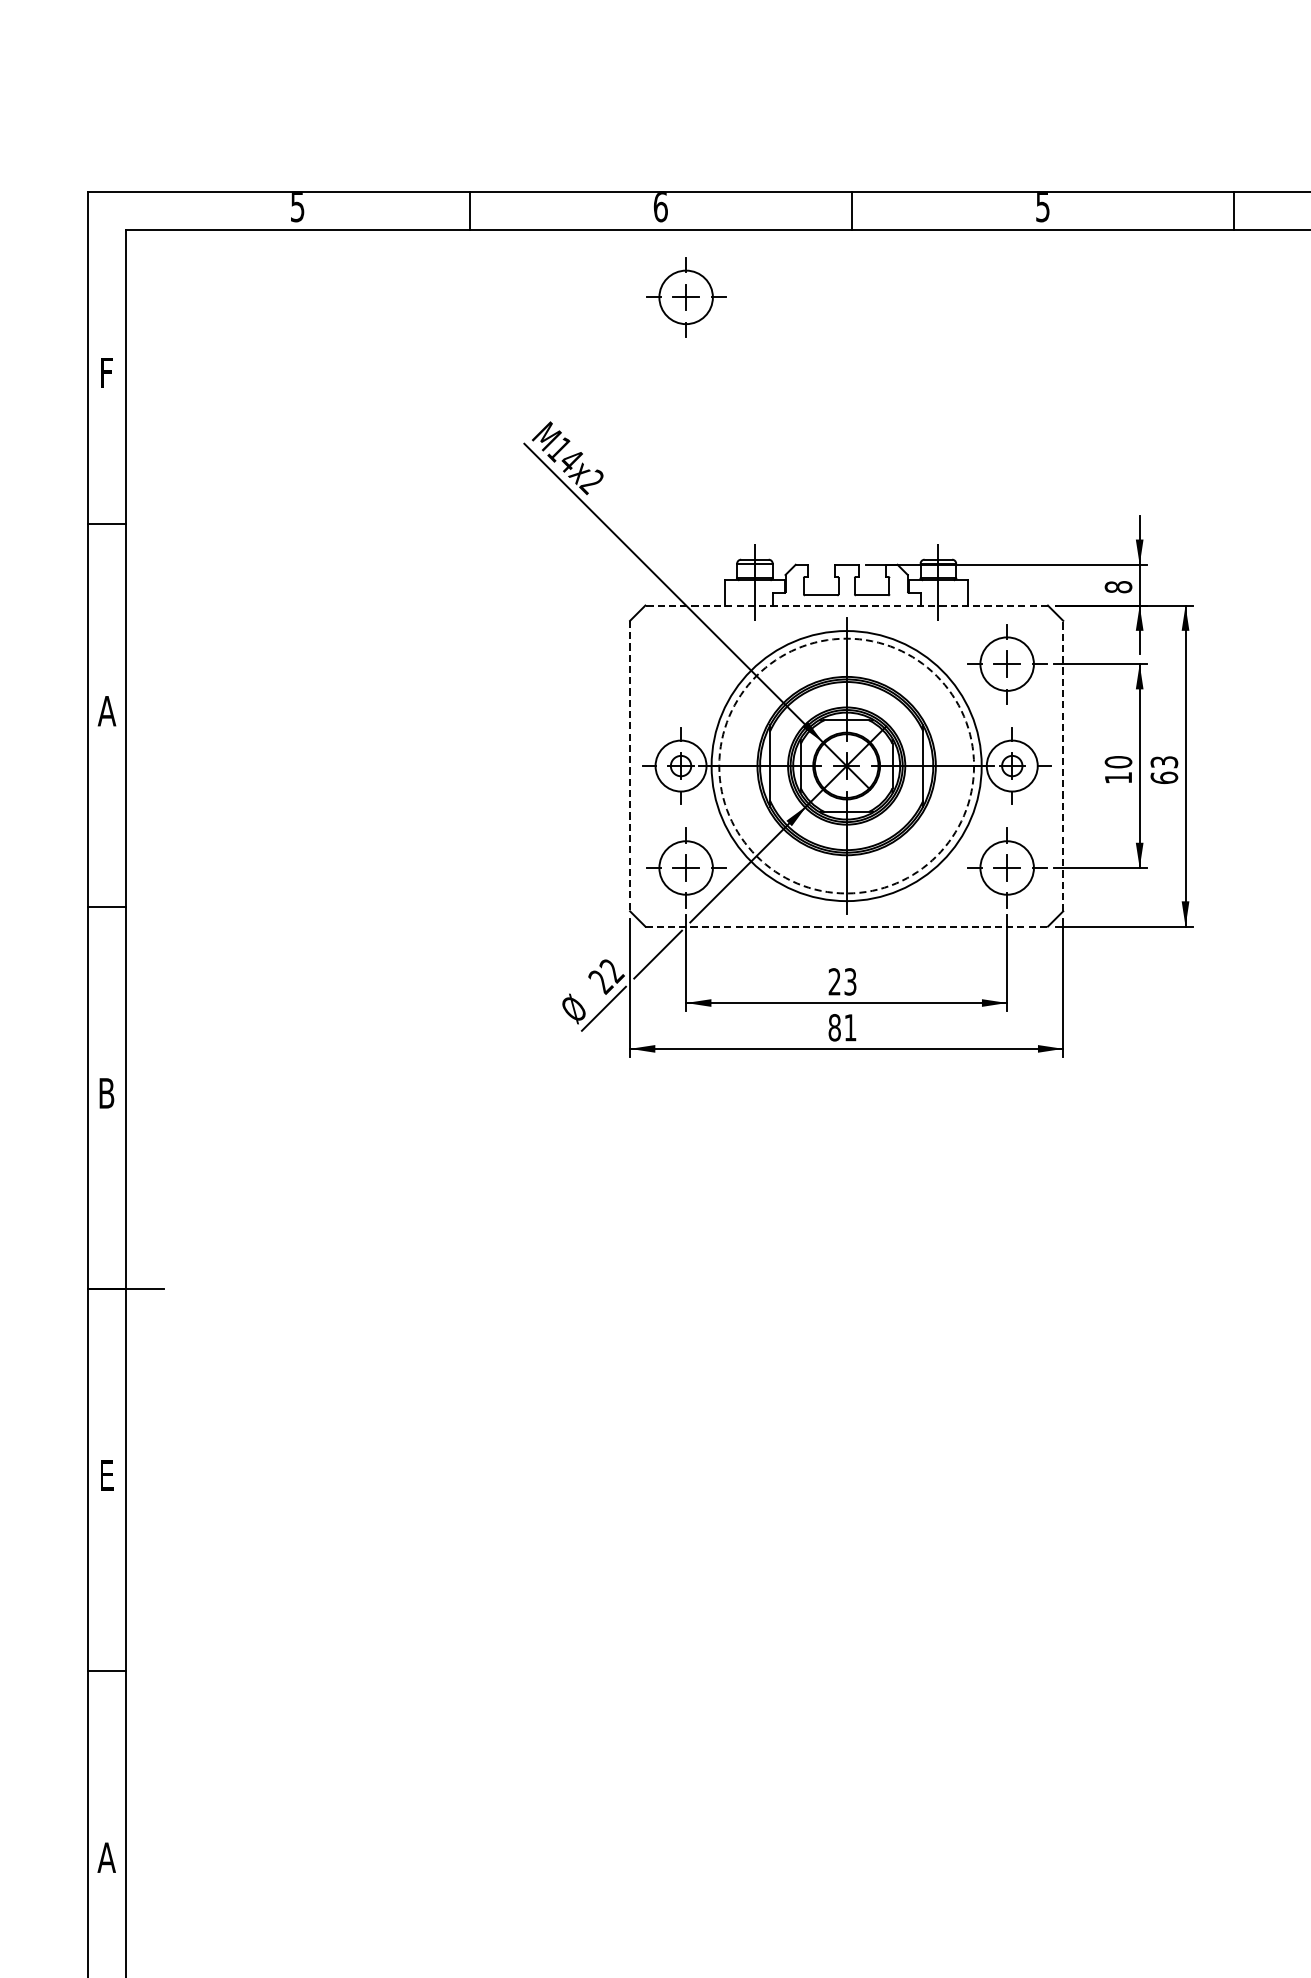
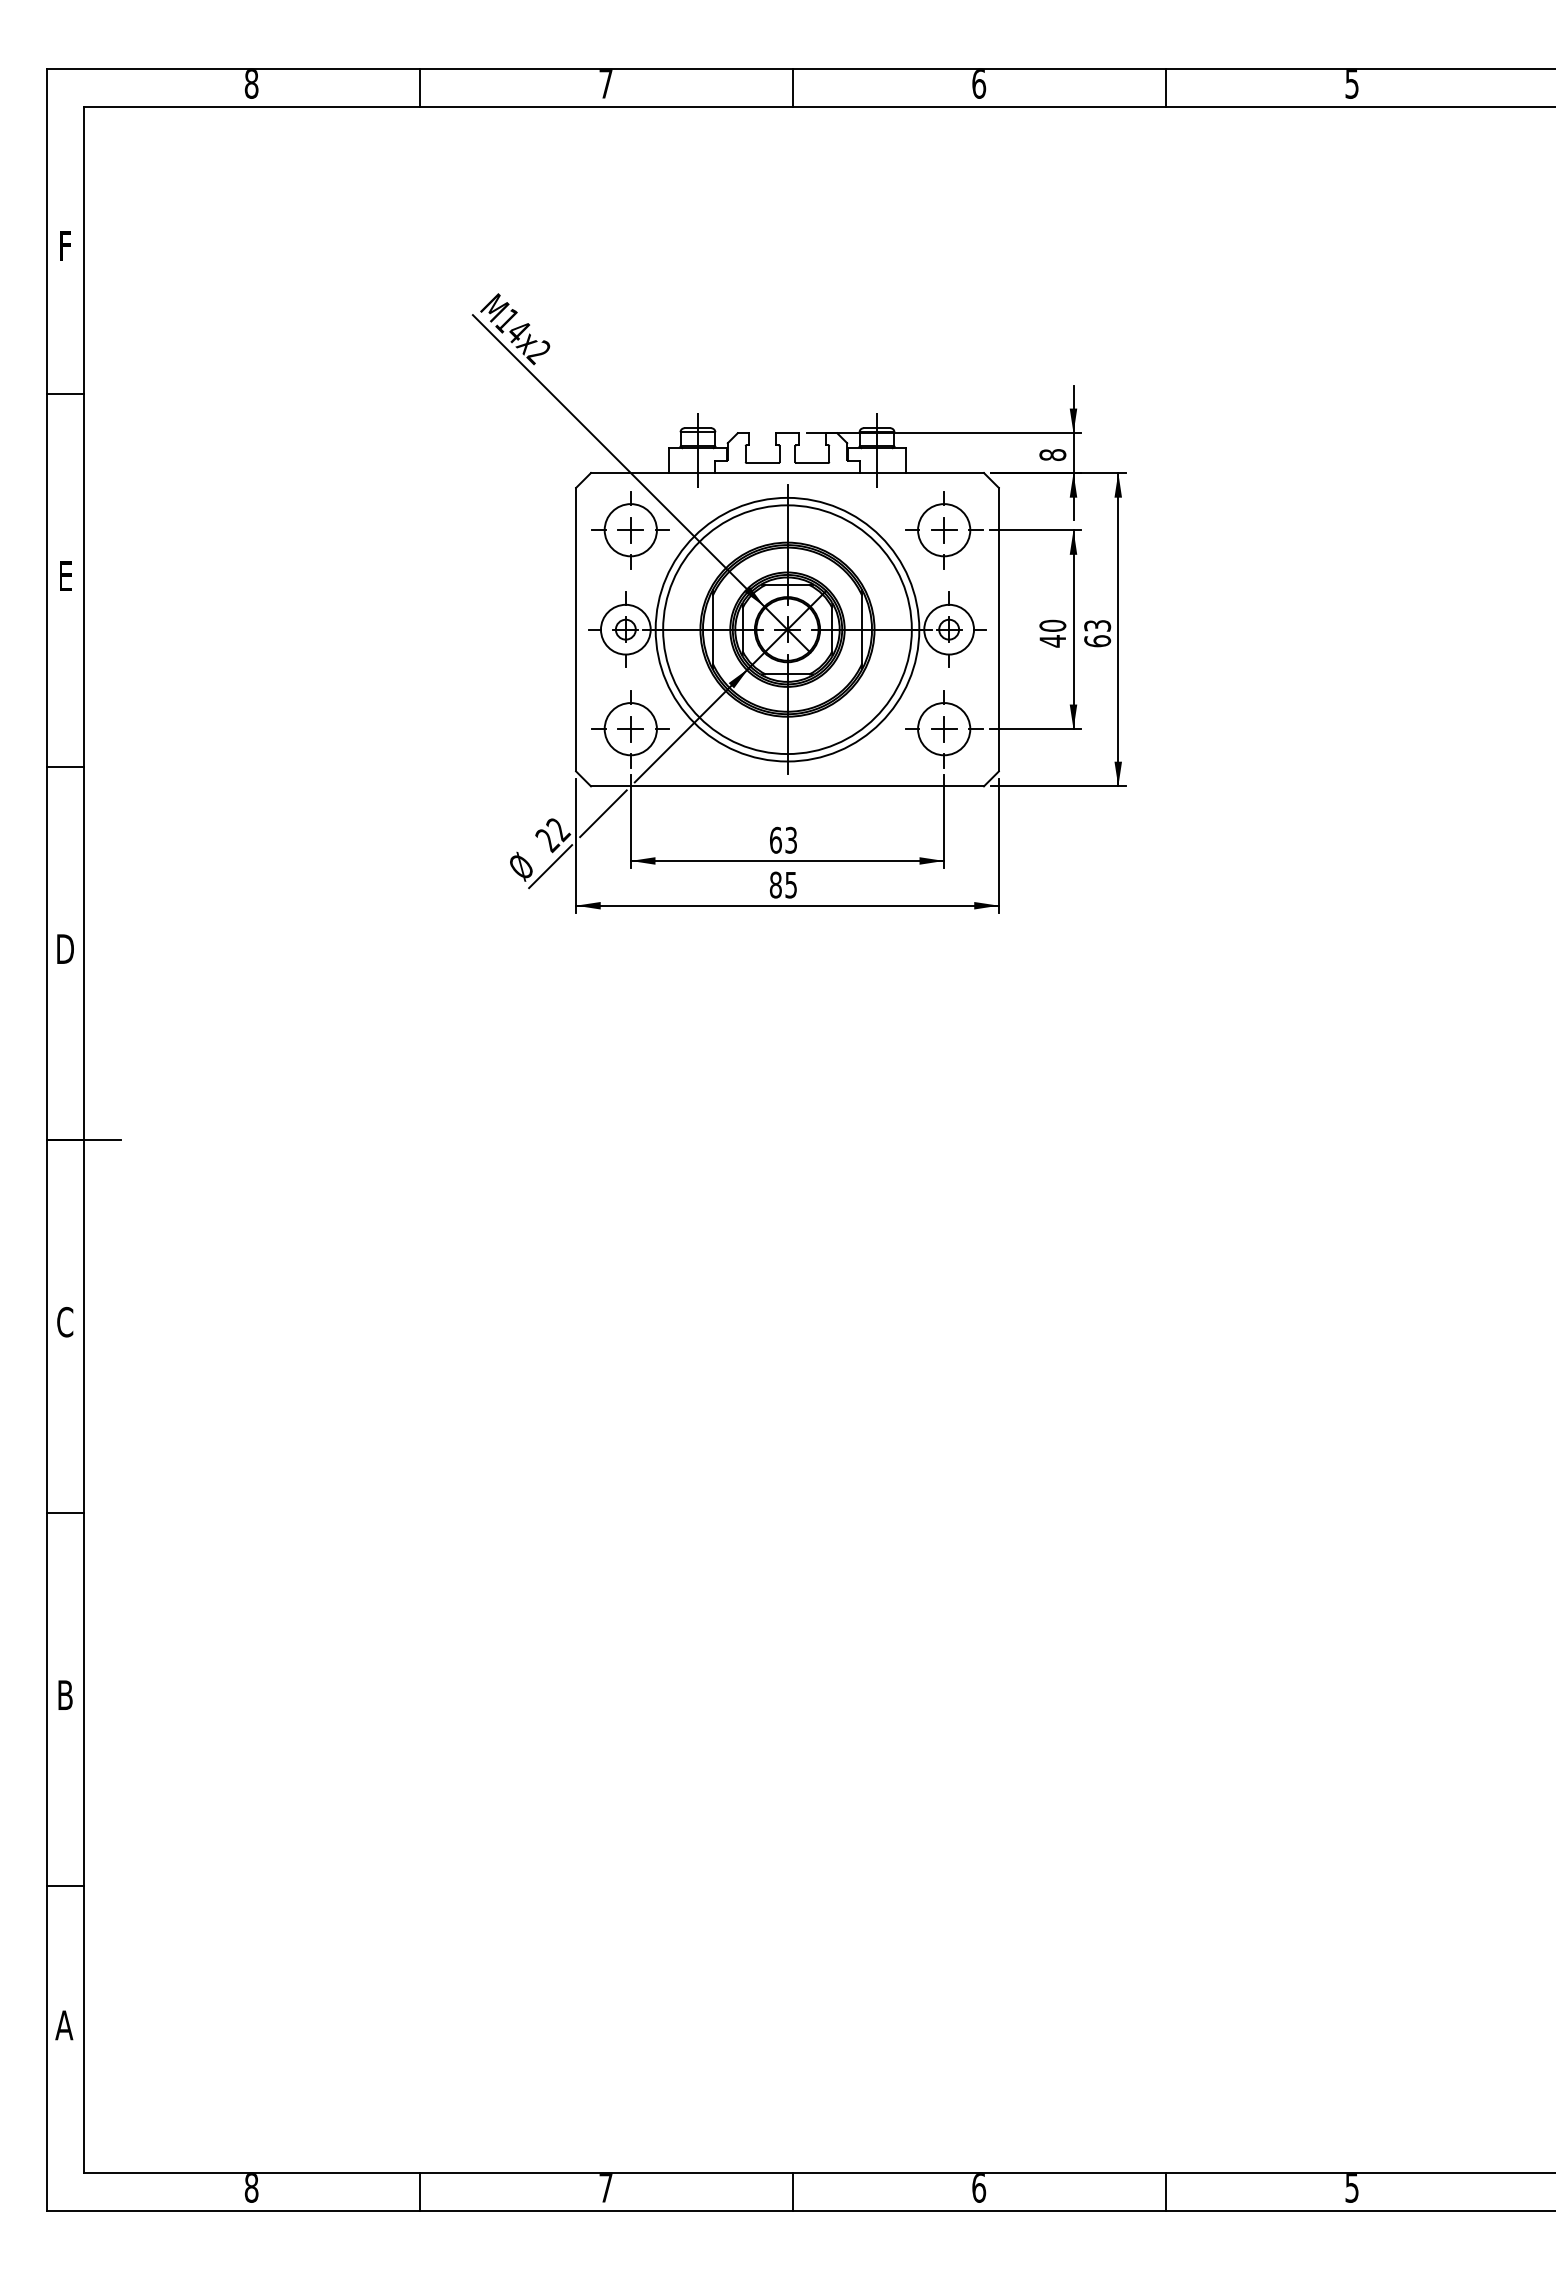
text: (297, 207) -> (251, 84), 5 -> 8
text: (660, 207) -> (605, 84), 6 -> 7
text: (1043, 207) -> (979, 84), 5 -> 6
part: (685, 297) -> (630, 530), moved
line: (846, 606) -> (787, 473), dashed -> solid
text: (106, 710) -> (65, 575), A -> E
line: (630, 765) -> (576, 629), dashed -> solid
circle: (846, 765) -> (787, 629), dashed -> solid
line: (1062, 765) -> (998, 629), dashed -> solid
text: (1118, 778) -> (1052, 641), 10 -> 40
line: (847, 926) -> (788, 786), dashed -> solid
text: (834, 981) -> (775, 839), 23 -> 63
text: (849, 1028) -> (790, 885), 81 -> 85
text: (106, 1092) -> (65, 948), B -> D
text: (106, 1474) -> (65, 1321), E -> C
text: (106, 1856) -> (65, 1694), A -> B

